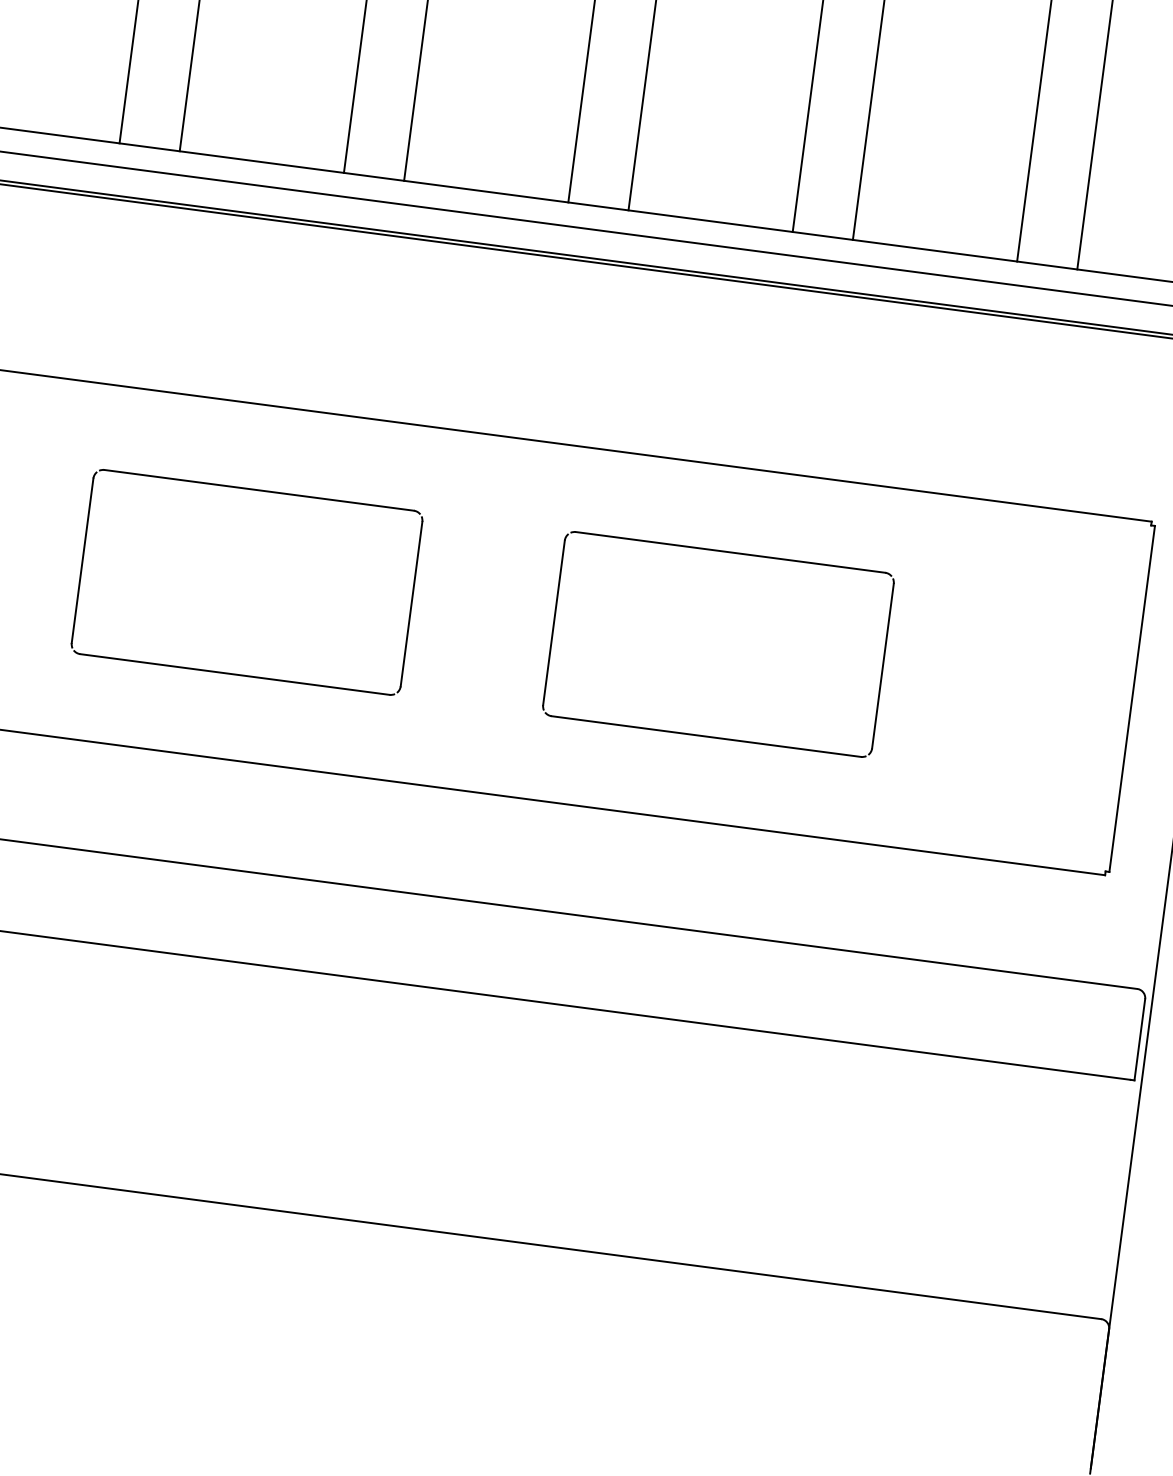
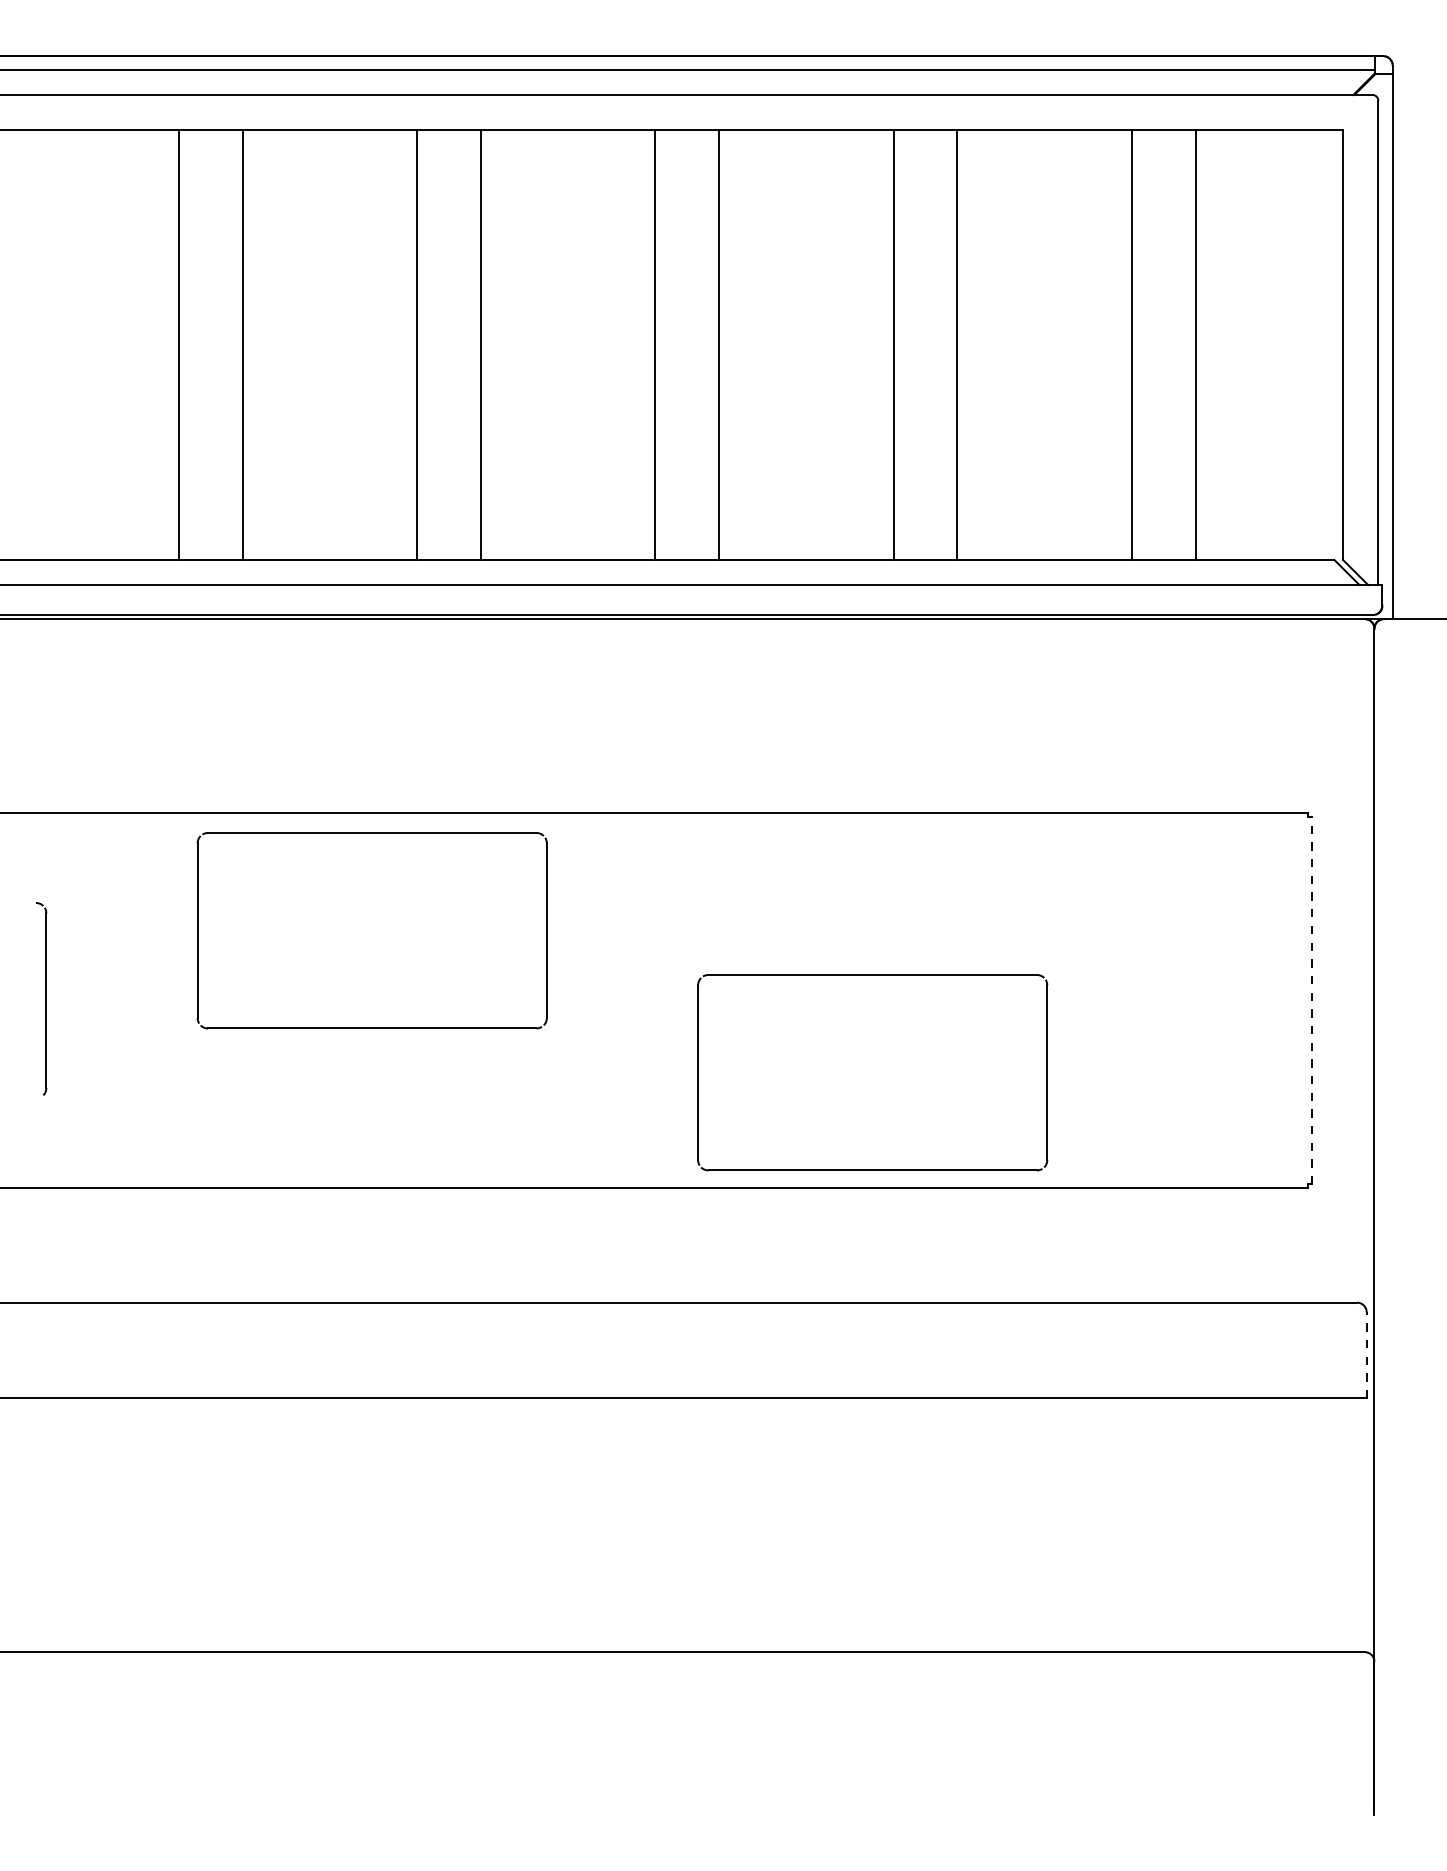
part: (258, 490) -> (371, 833), moved
part: (730, 552) -> (872, 975), moved
line: (1131, 698) -> (1311, 1000), solid -> dashed
line: (1139, 1038) -> (1366, 1354), solid -> dashed

